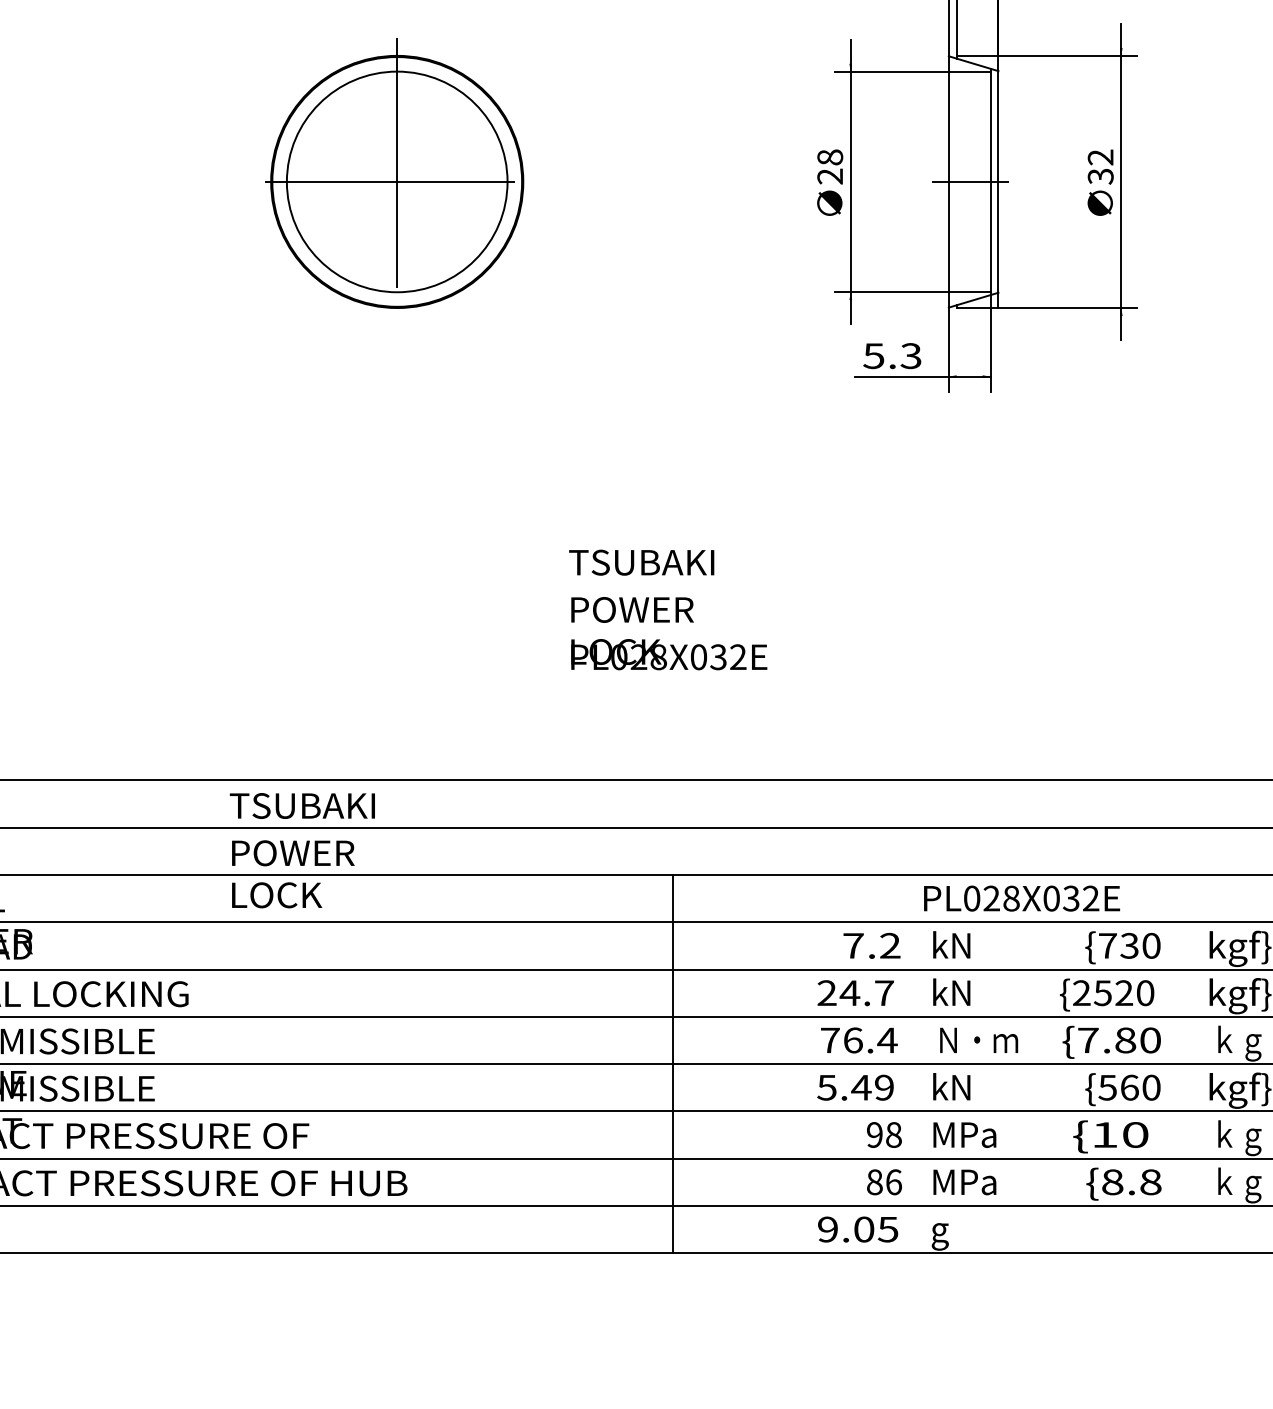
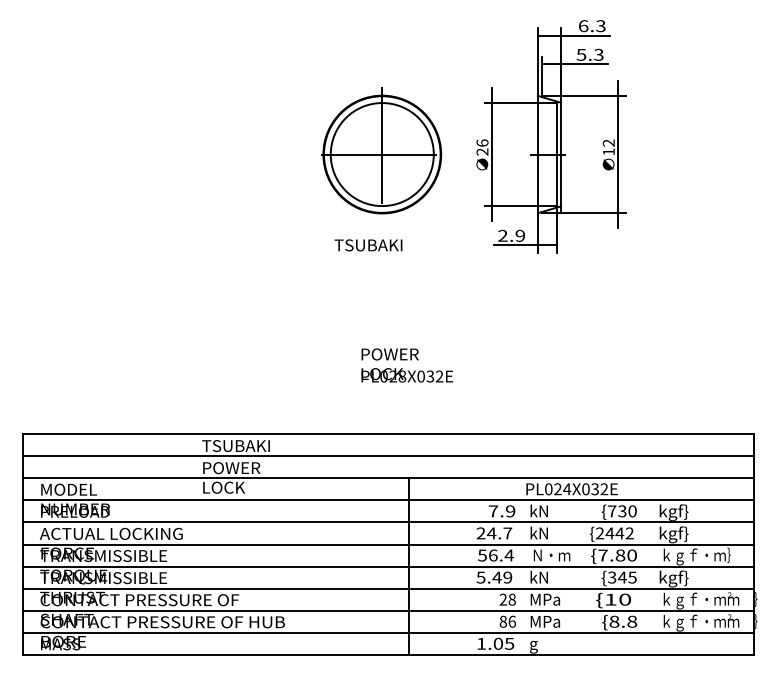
text: (830, 156) -> (482, 142), 28 -> 26
part: (395, 173) -> (381, 150), moved
text: (1099, 175) -> (608, 151), 32 -> 12
text: (892, 355) -> (511, 235), 5.3 -> 2.9
text: (641, 562) -> (368, 245), moved
text: (1012, 899) -> (567, 489), PL028X032E -> PL024X032E
text: (890, 946) -> (510, 511), 7.2 -> 7.9
text: (1123, 993) -> (619, 533), 2520 -> 2442
text: (830, 1040) -> (482, 555), 76.4 -> 56.4
text: (1129, 1087) -> (622, 577), 560 -> 345
text: (872, 1134) -> (502, 599), 98 -> 28
text: (825, 1228) -> (480, 643), 9.05 -> 1.05

